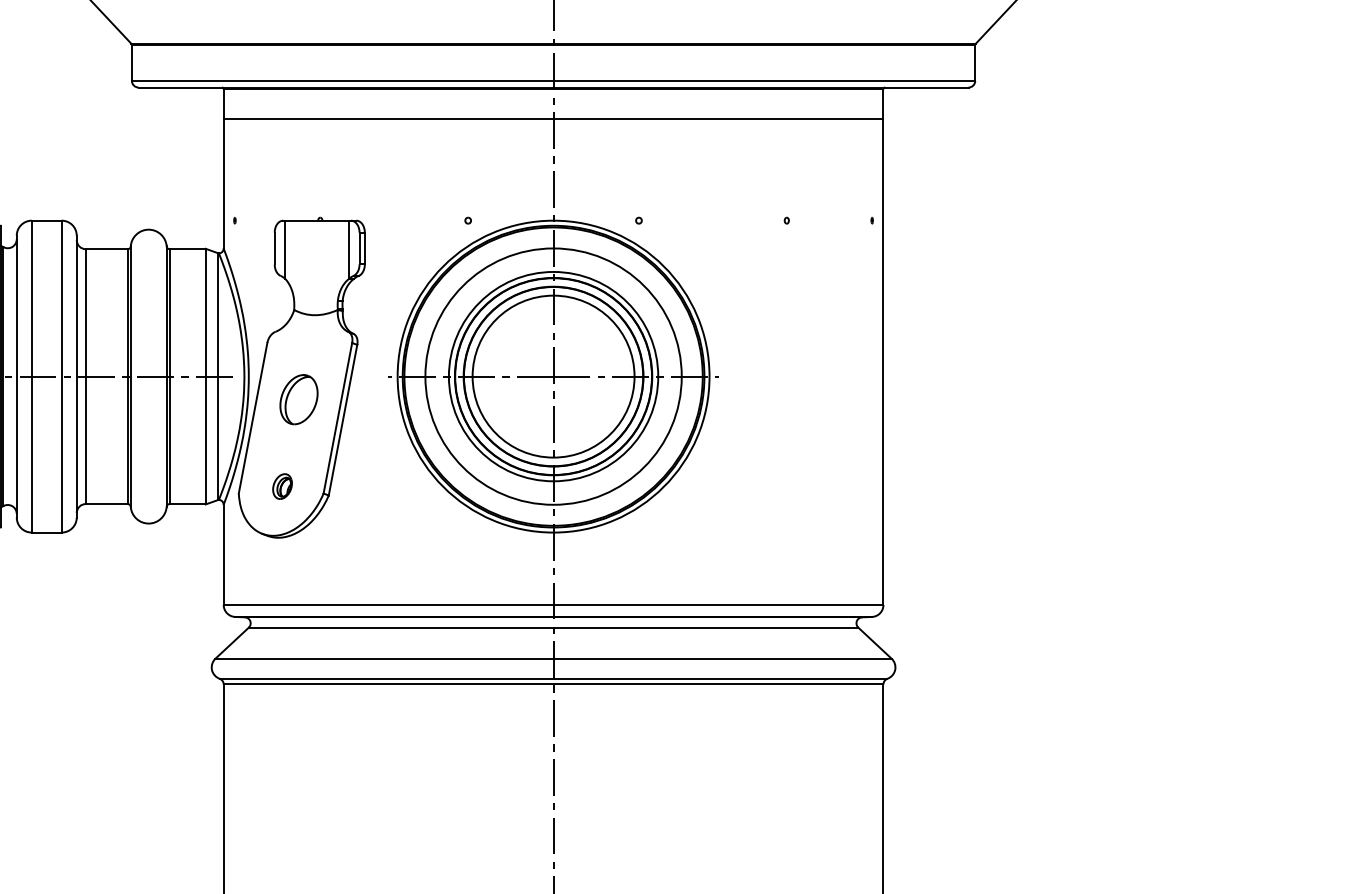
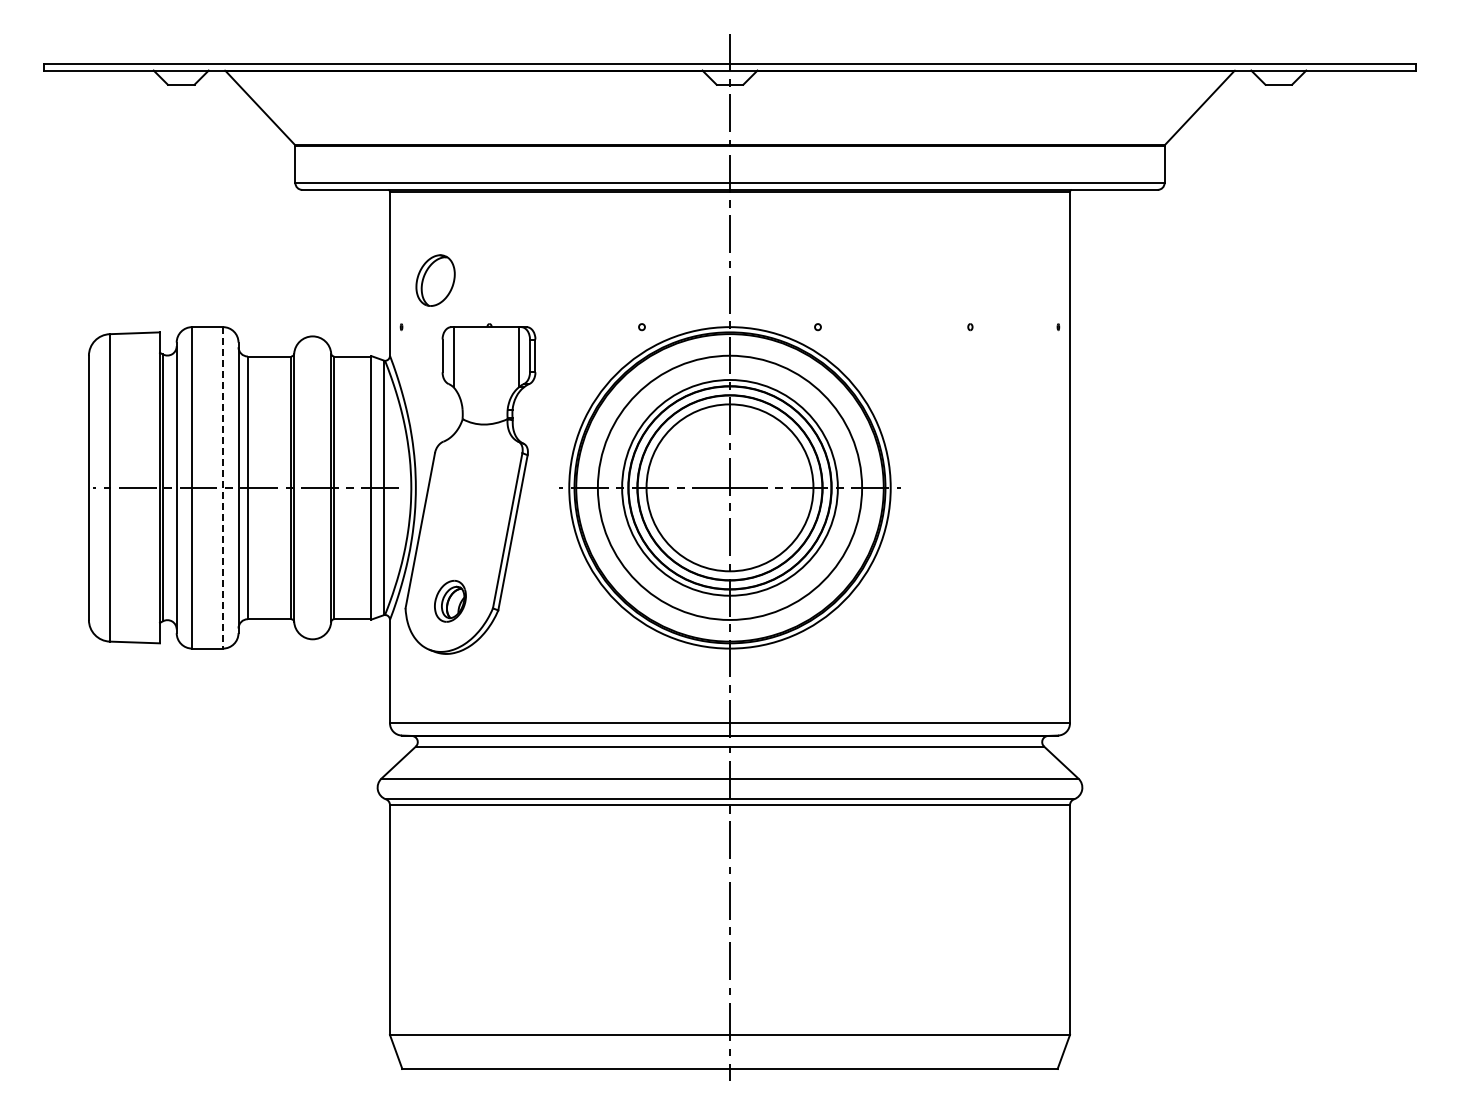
line: (553, 119) -> (729, 222), removed
line: (62, 376) -> (223, 487), solid -> dashed
part: (298, 399) -> (435, 280), moved
part: (282, 485) -> (450, 600), size x1.6

